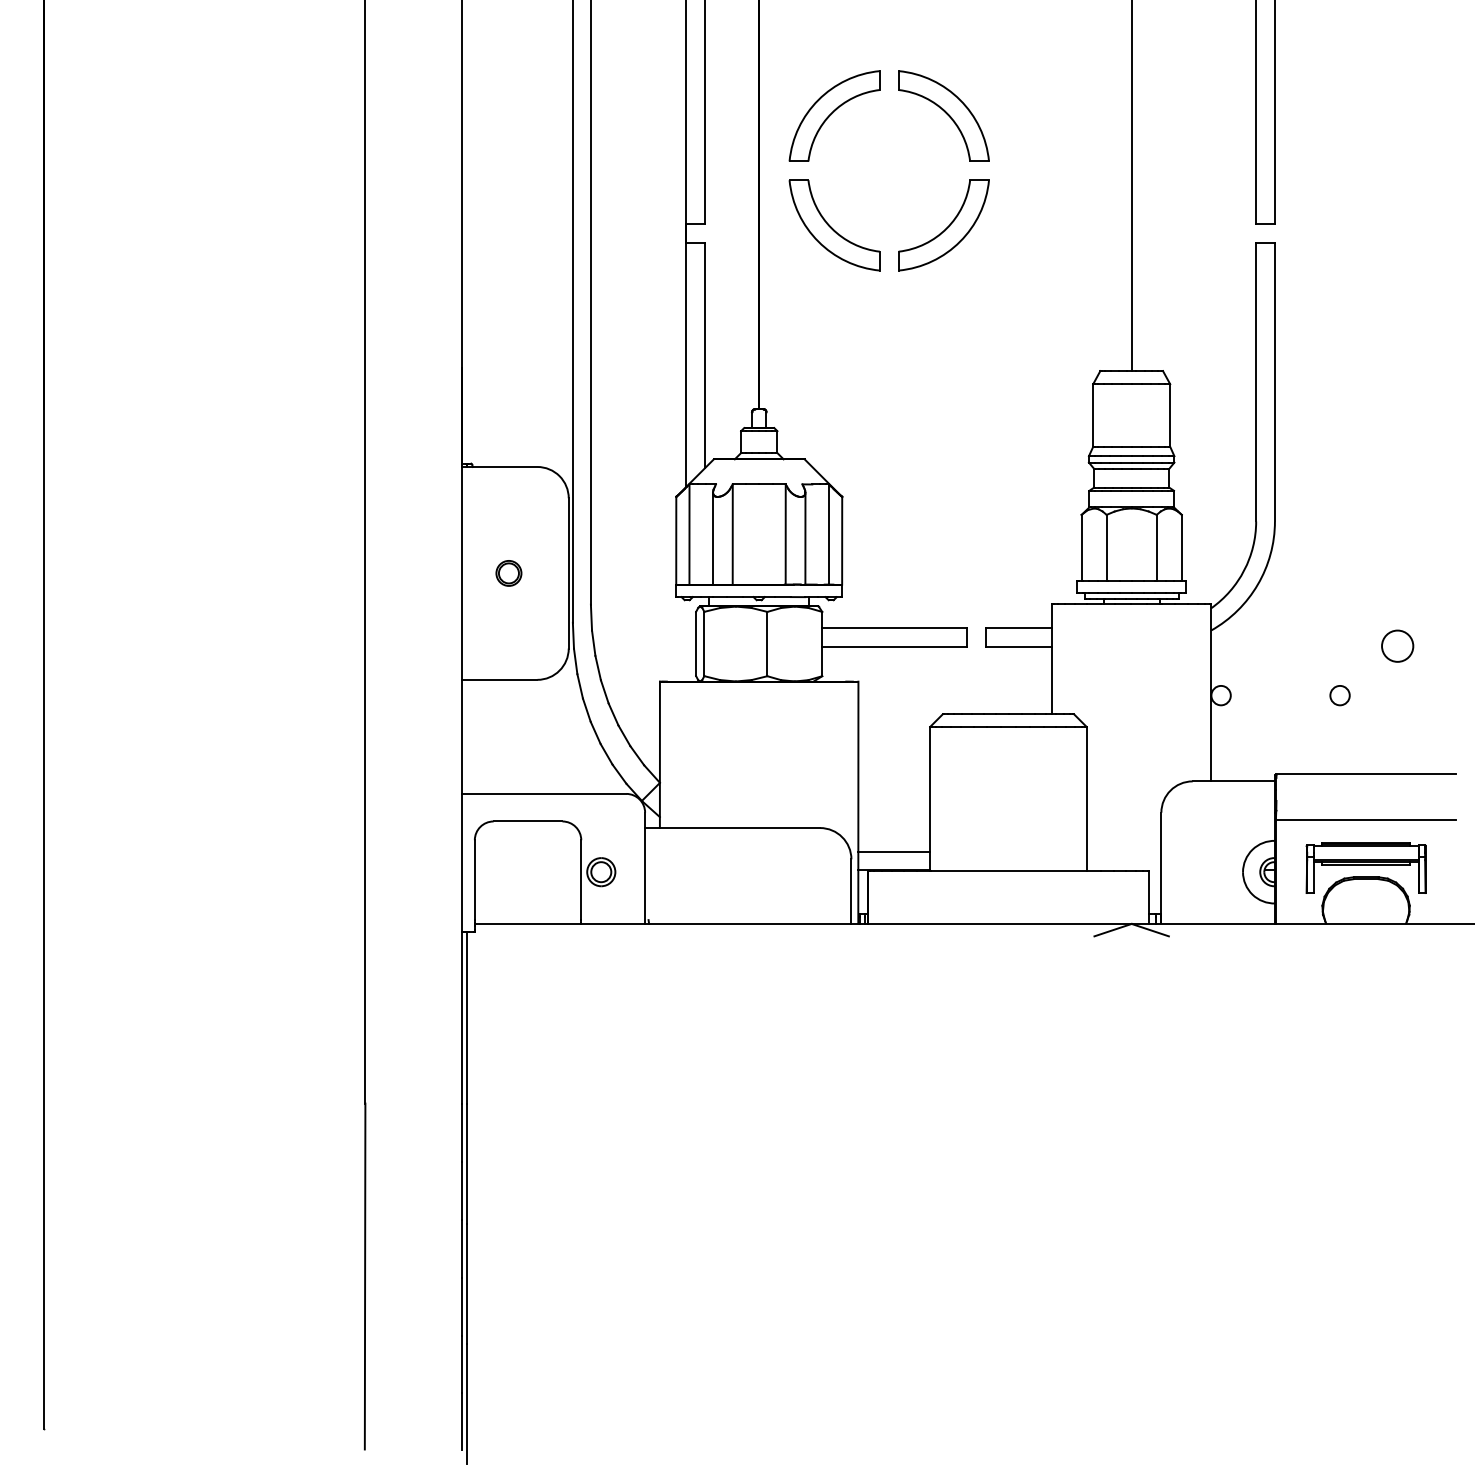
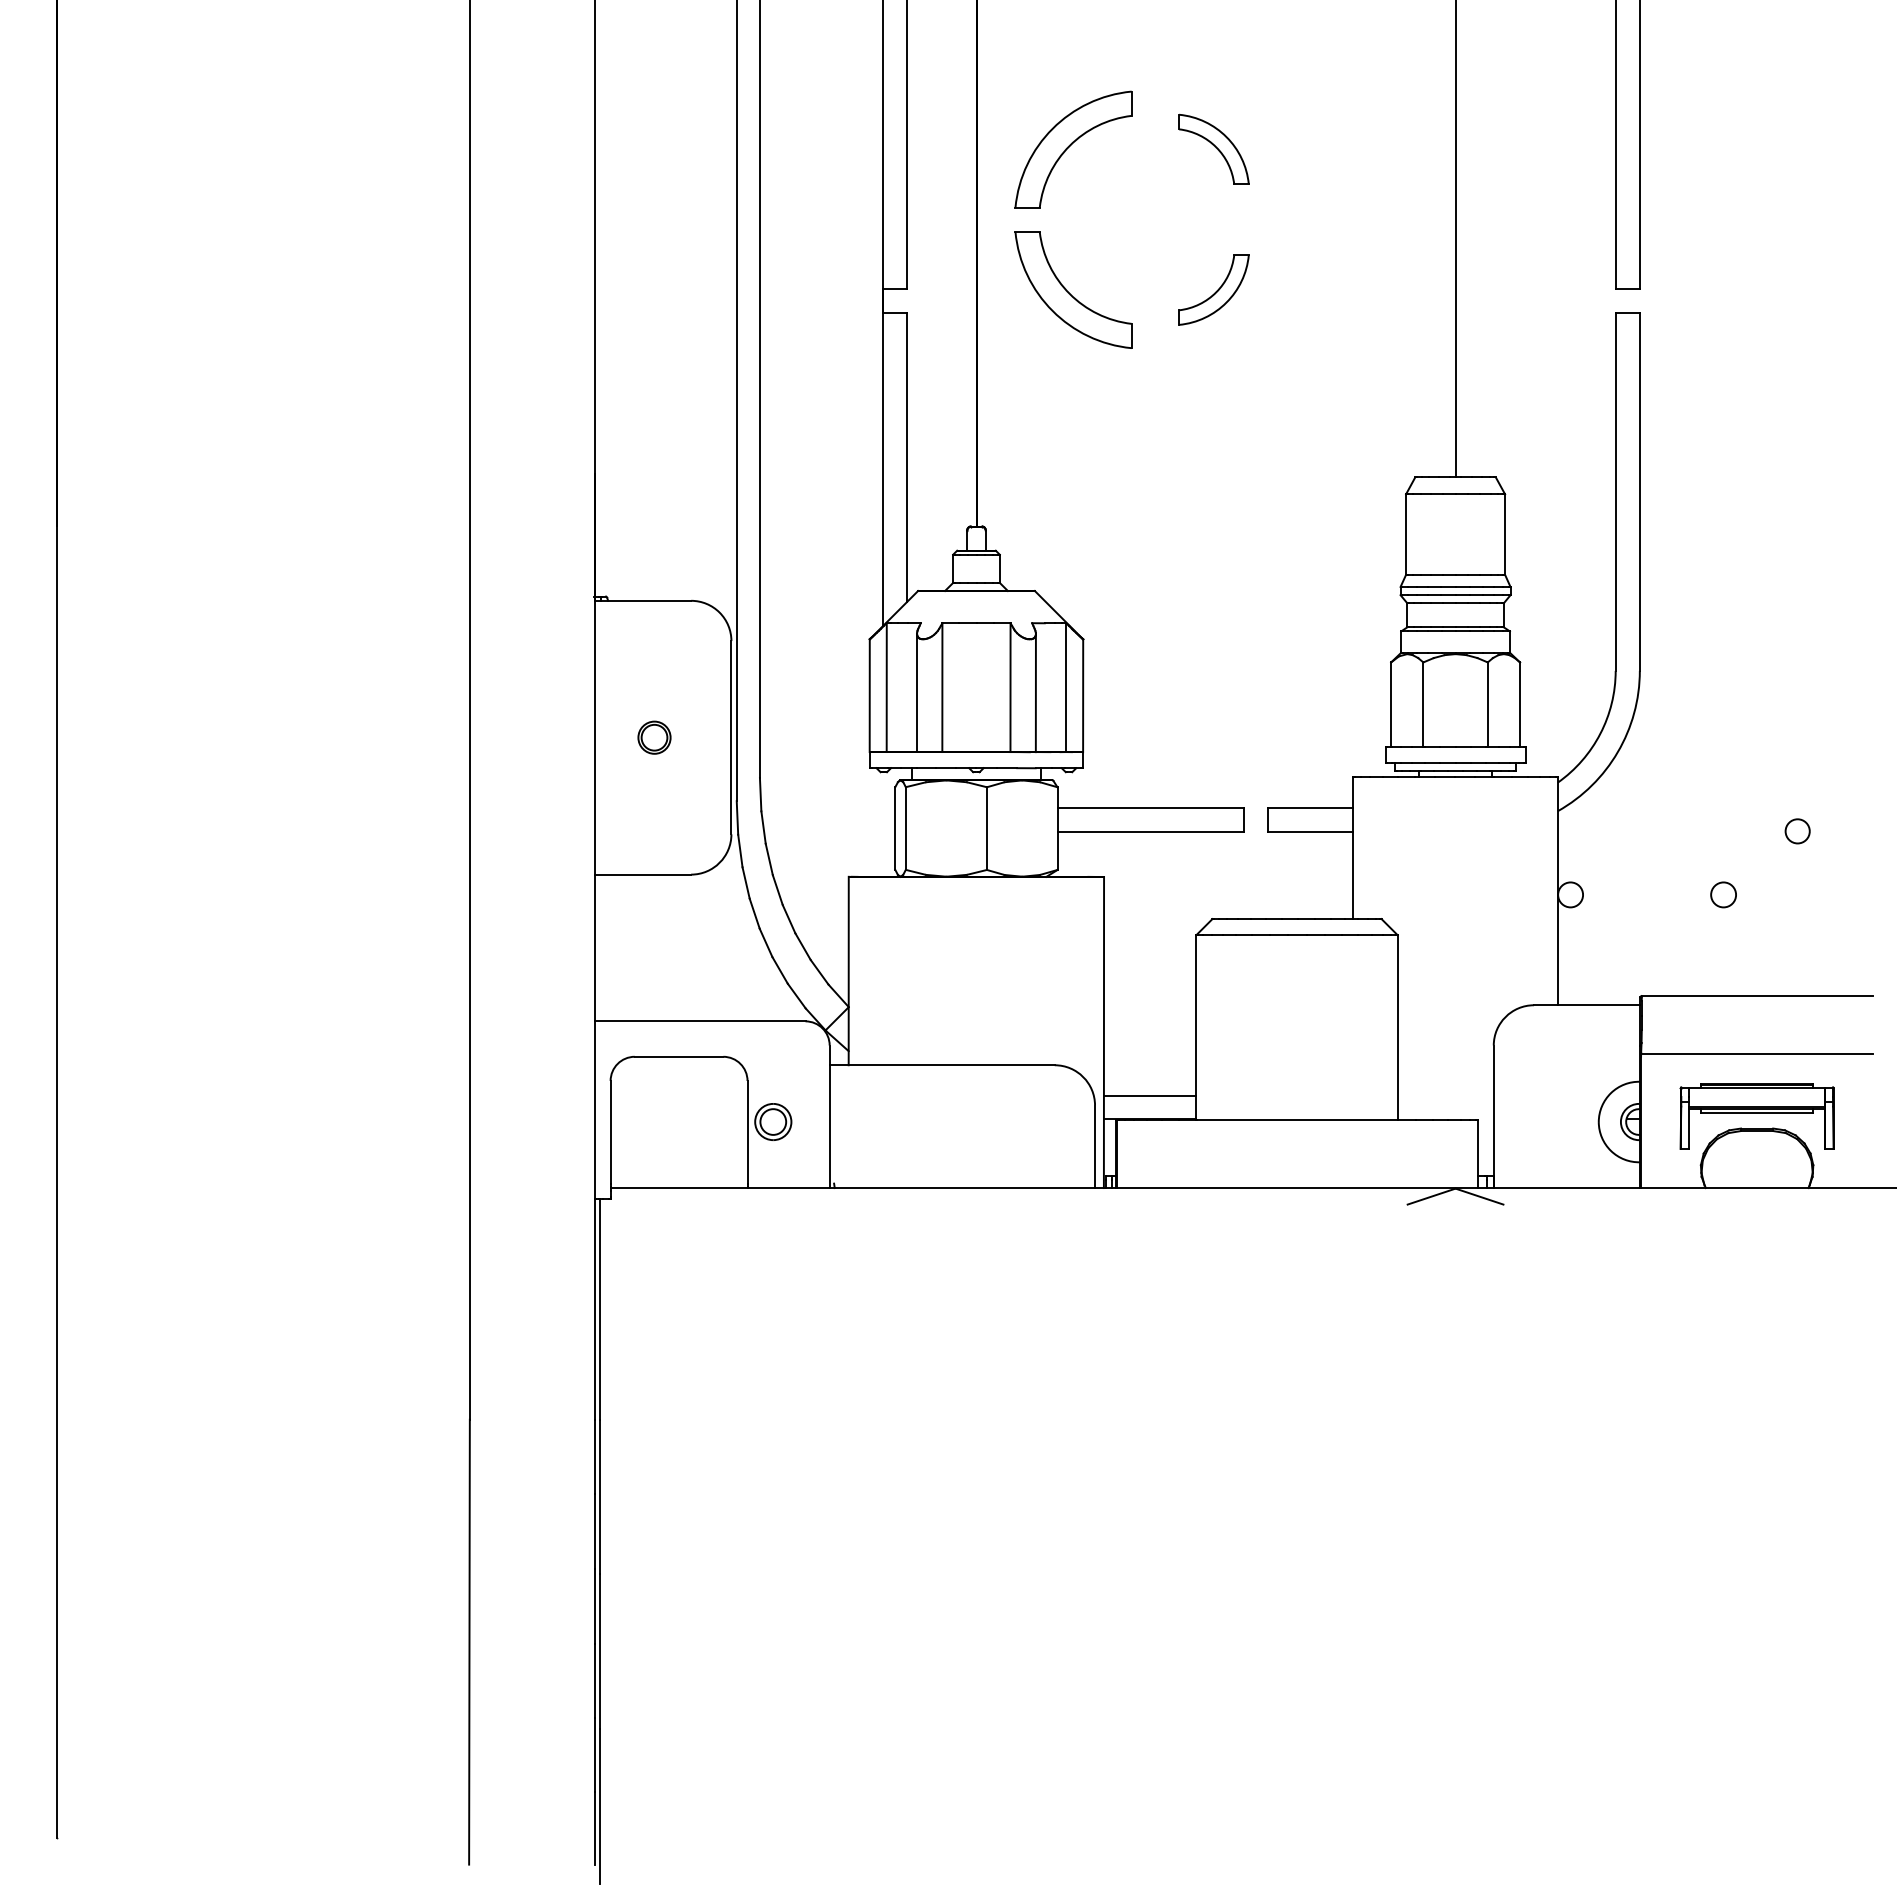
part: (943, 116) -> (1213, 149), size x0.6
part: (943, 224) -> (1213, 289), size x0.6
circle: (1397, 646) -> (1797, 831), size x0.6

